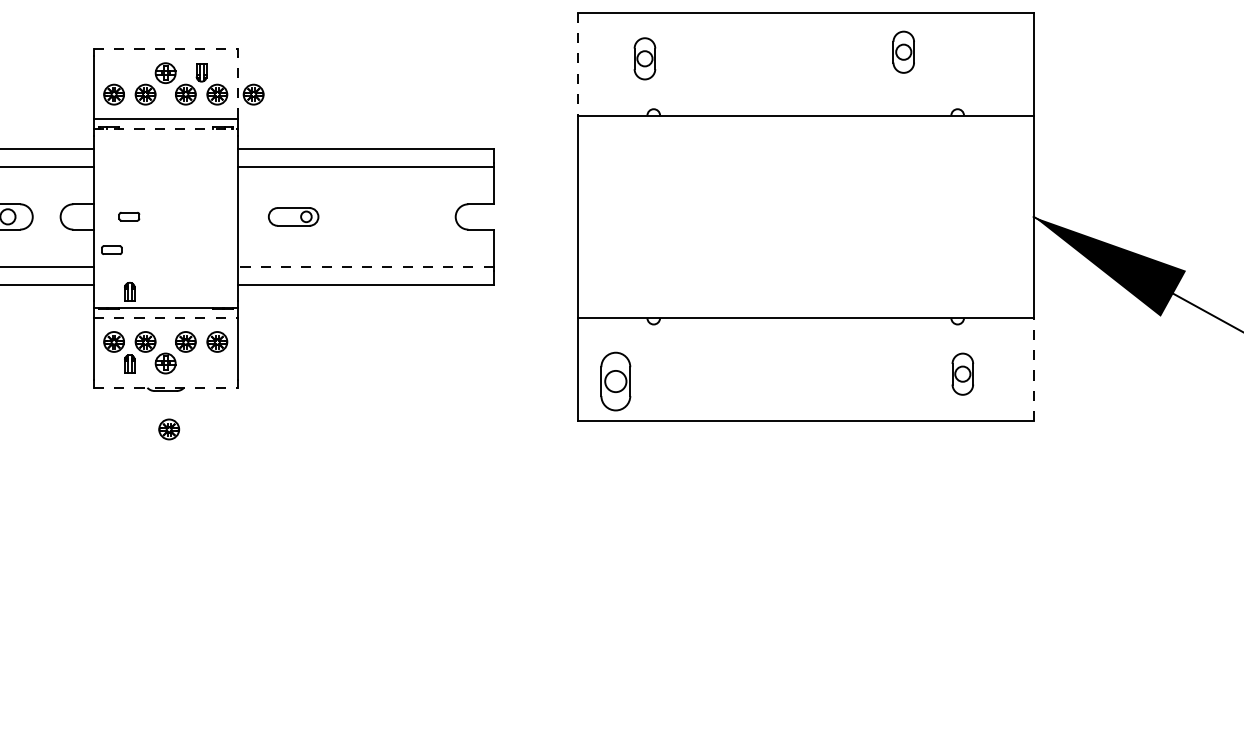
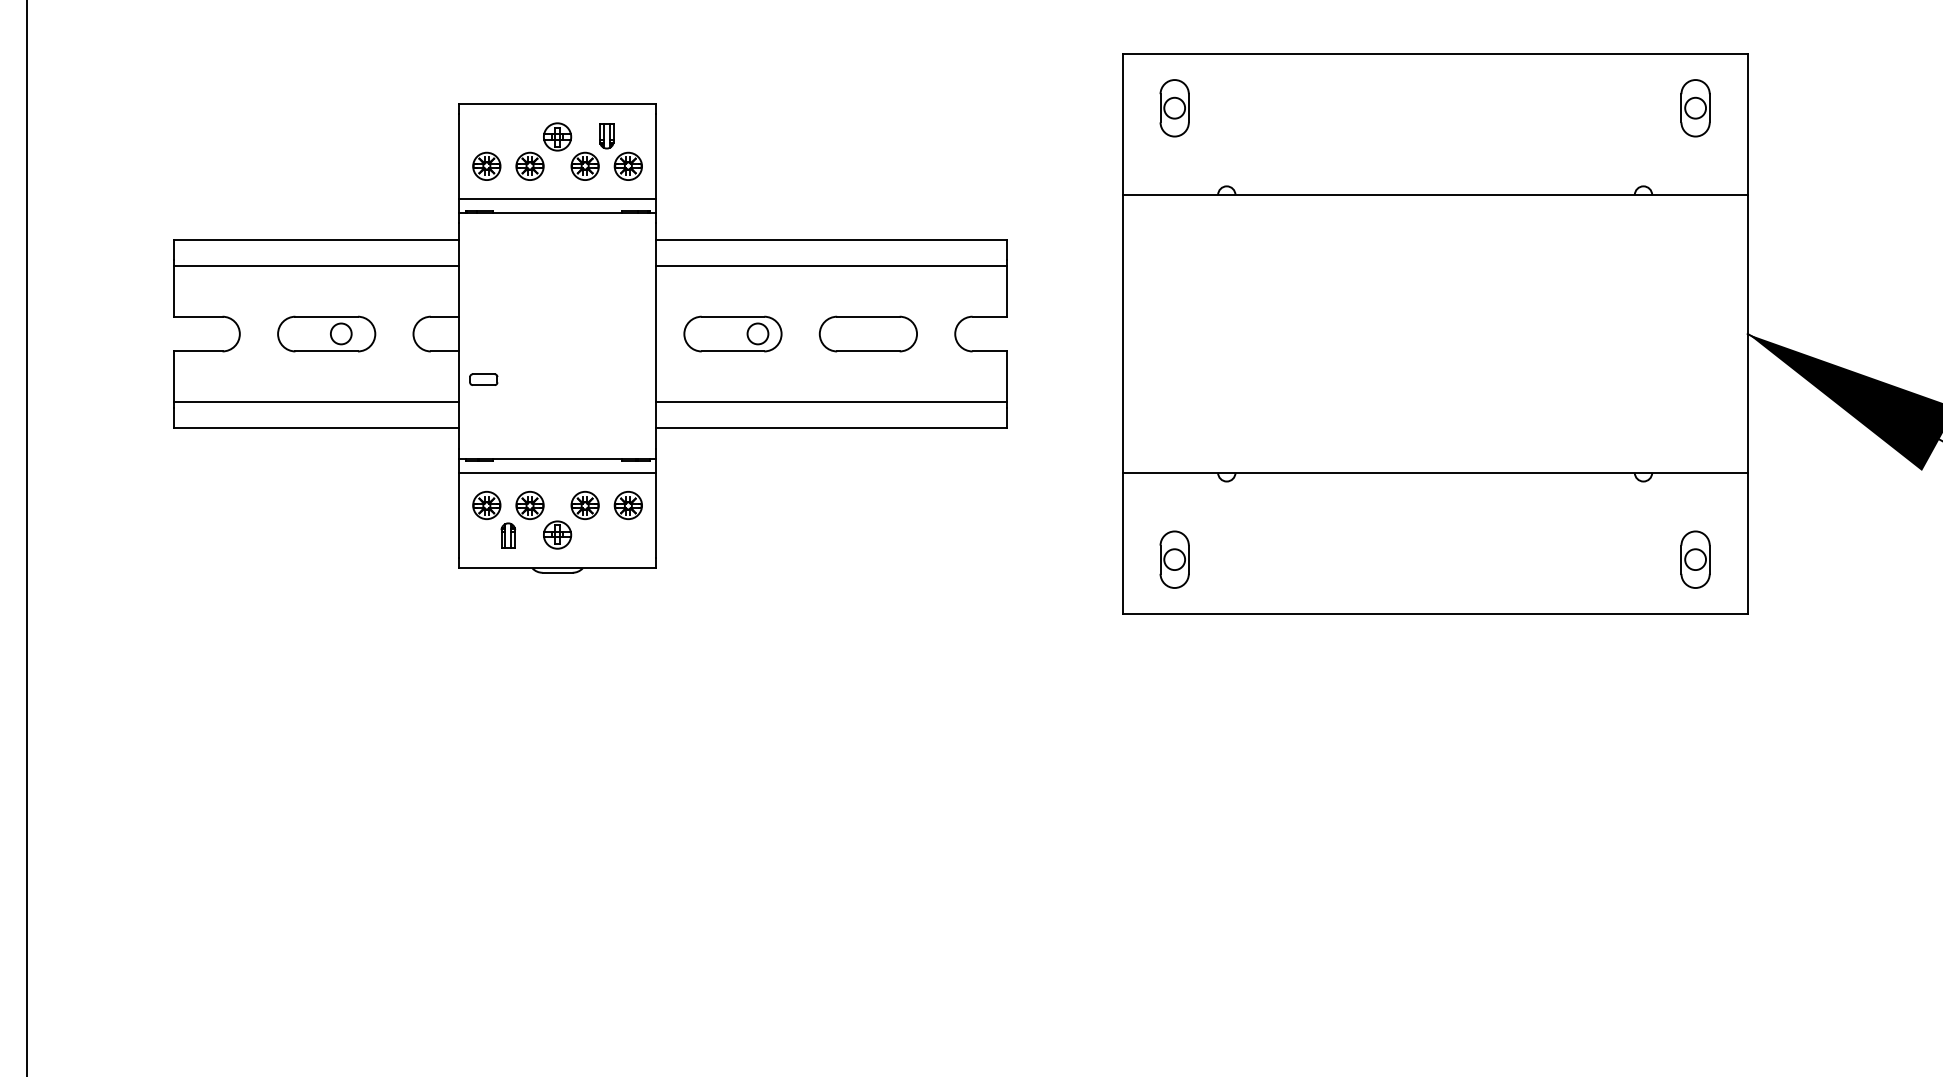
line: (166, 48) -> (558, 103), dashed -> solid
part: (903, 52) -> (1695, 108), moved
part: (644, 59) -> (1174, 108), moved
line: (577, 64) -> (1122, 125), dashed -> solid
line: (237, 87) -> (656, 156), dashed -> solid
part: (253, 94) -> (677, 165), removed
line: (166, 128) -> (558, 212), dashed -> solid
part: (129, 216) -> (507, 333), removed
part: (293, 216) -> (732, 333), size x1.43
part: (391, 216) -> (867, 333), added
line: (365, 266) -> (831, 402), dashed -> solid
part: (129, 291) -> (508, 436), removed
line: (166, 317) -> (558, 472), dashed -> solid
line: (1033, 369) -> (1747, 543), dashed -> solid
part: (962, 374) -> (1695, 559), moved
part: (615, 381) -> (1174, 559), size x0.71
line: (166, 387) -> (558, 568), dashed -> solid
part: (168, 428) -> (561, 624), removed

